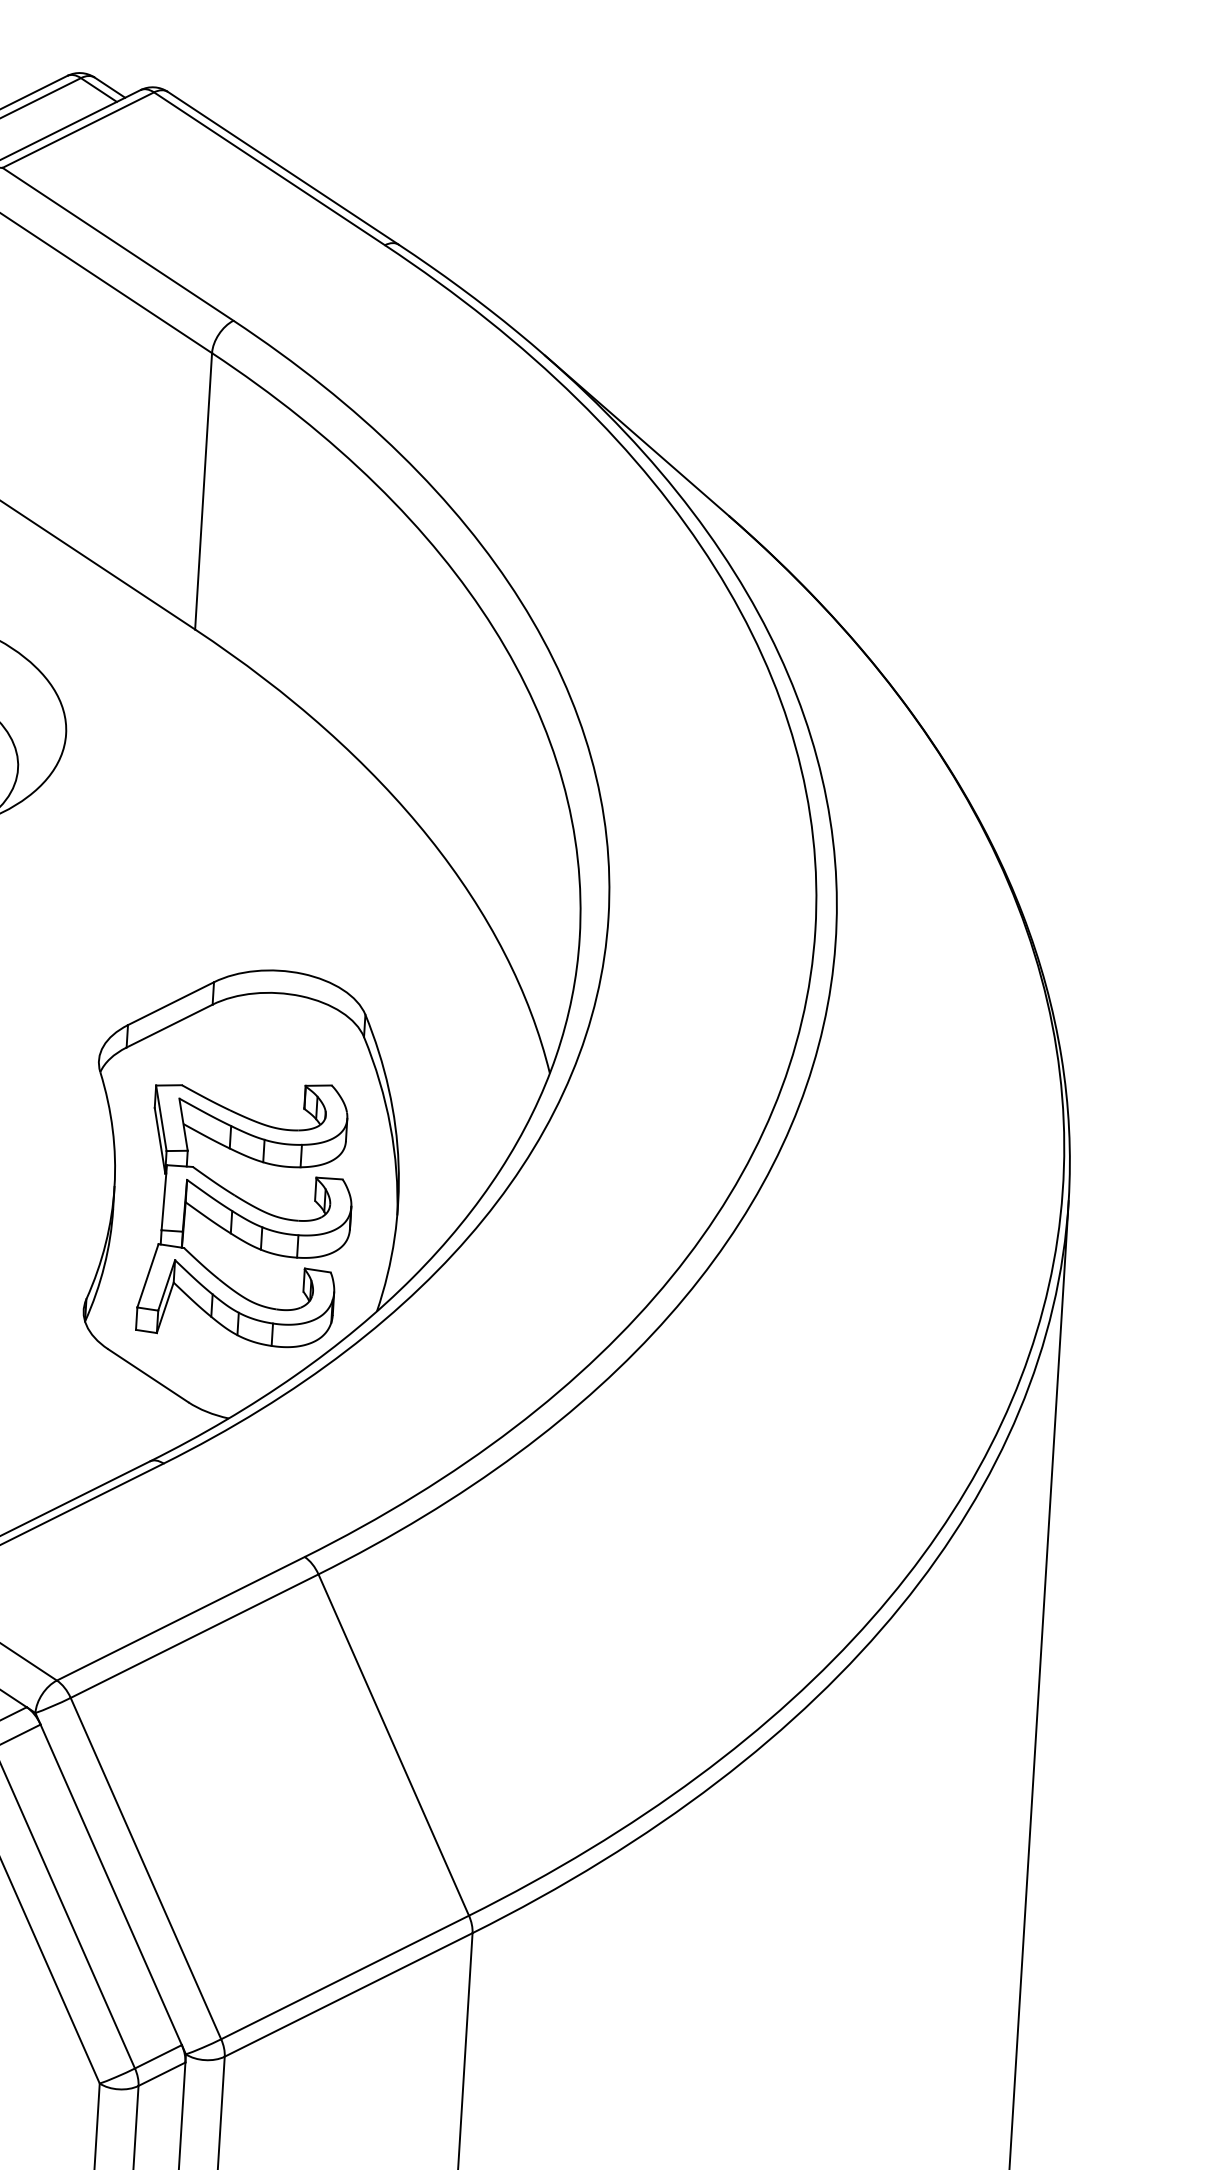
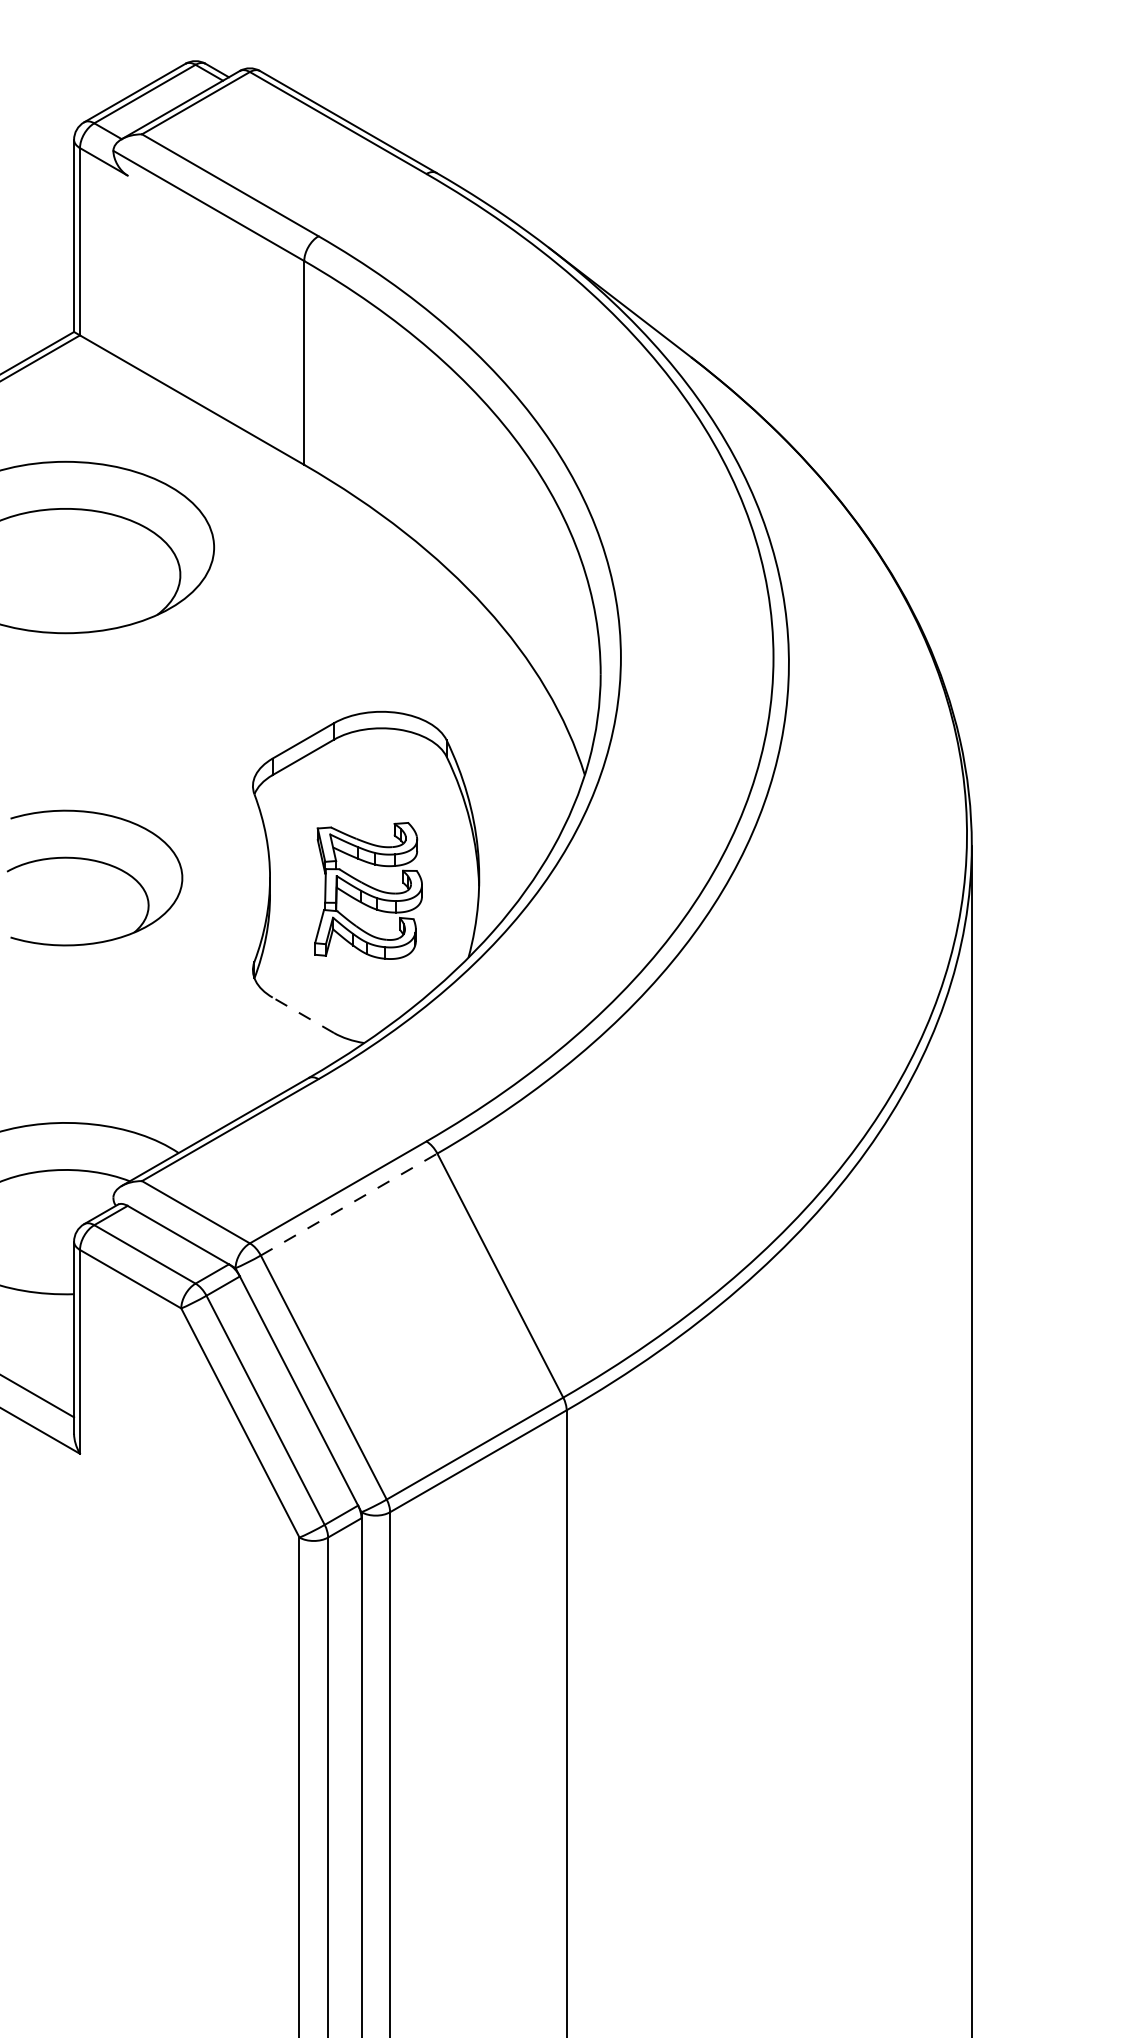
part: (246, 1211) -> (368, 890), size x0.7
line: (147, 1375) -> (302, 1015), solid -> dashed
line: (195, 1636) -> (349, 1204), solid -> dashed

